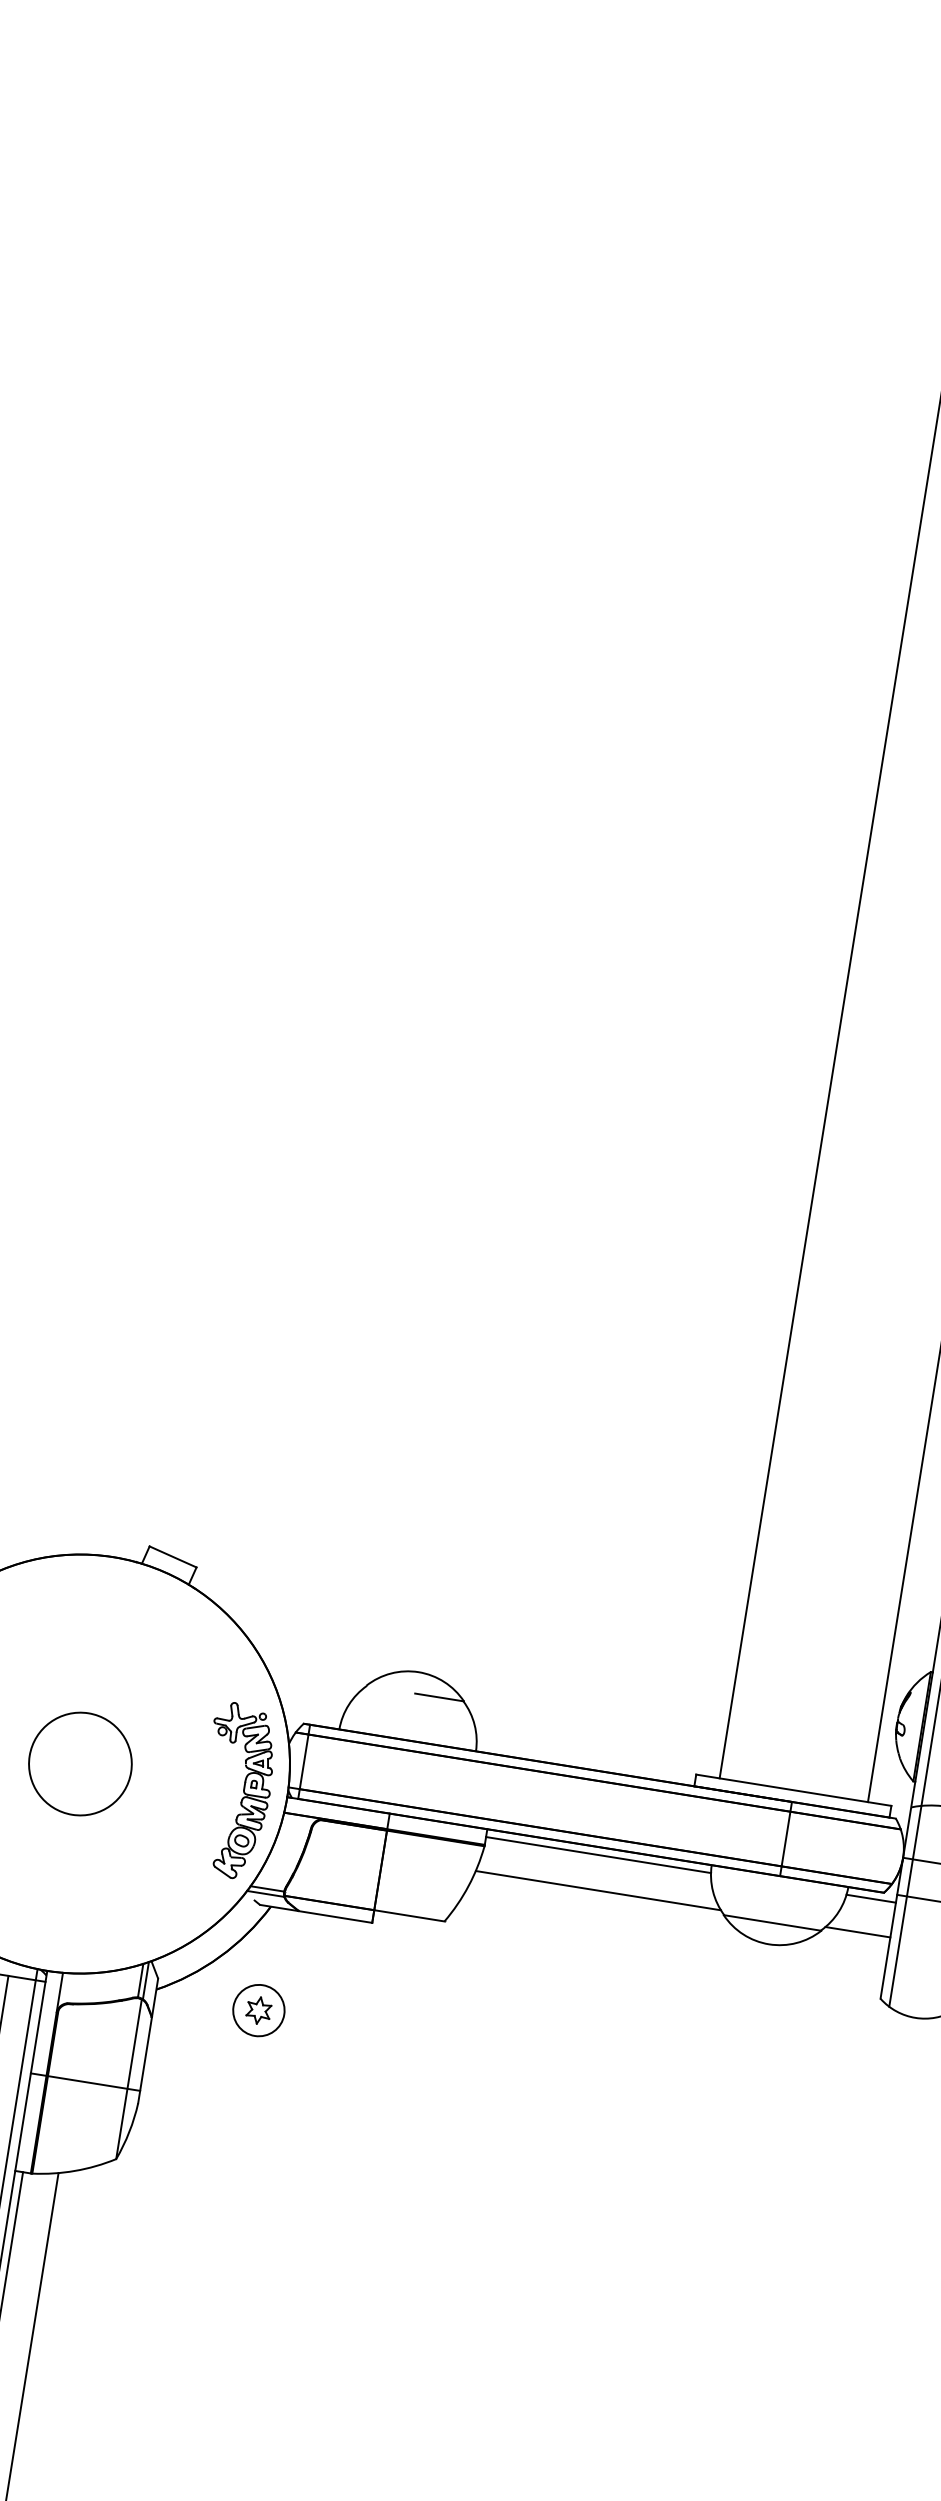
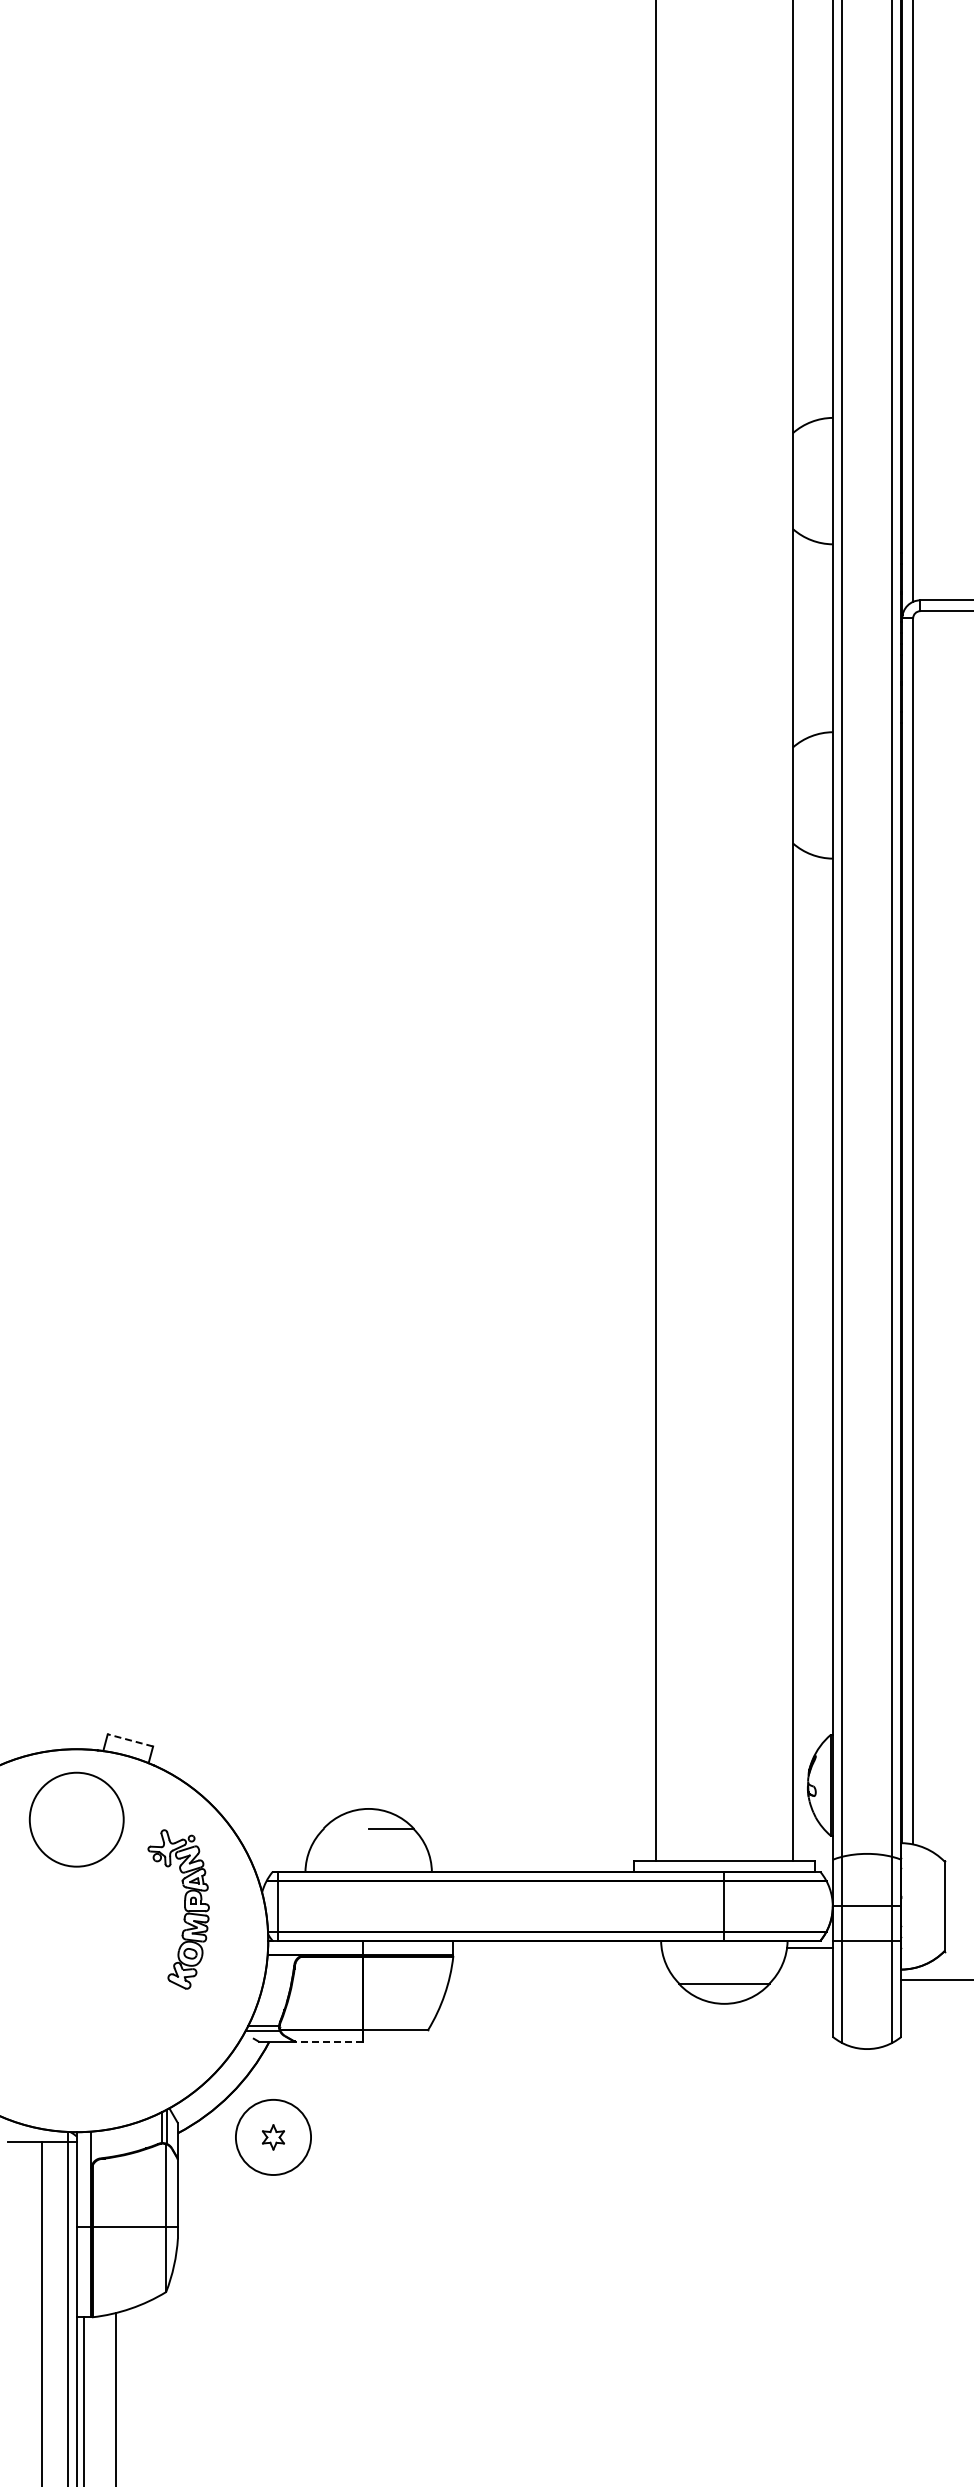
line: (172, 1556) -> (129, 1740), solid -> dashed
circle: (80, 1763) -> (76, 1819), moved
part: (236, 1791) -> (178, 1909), moved
line: (598, 1854) -> (557, 1947), removed
line: (598, 1891) -> (562, 1980), removed
line: (336, 1916) -> (329, 2041), solid -> dashed
line: (857, 1932) -> (802, 1980), removed
circle: (259, 2009) -> (273, 2136), size x1.6

